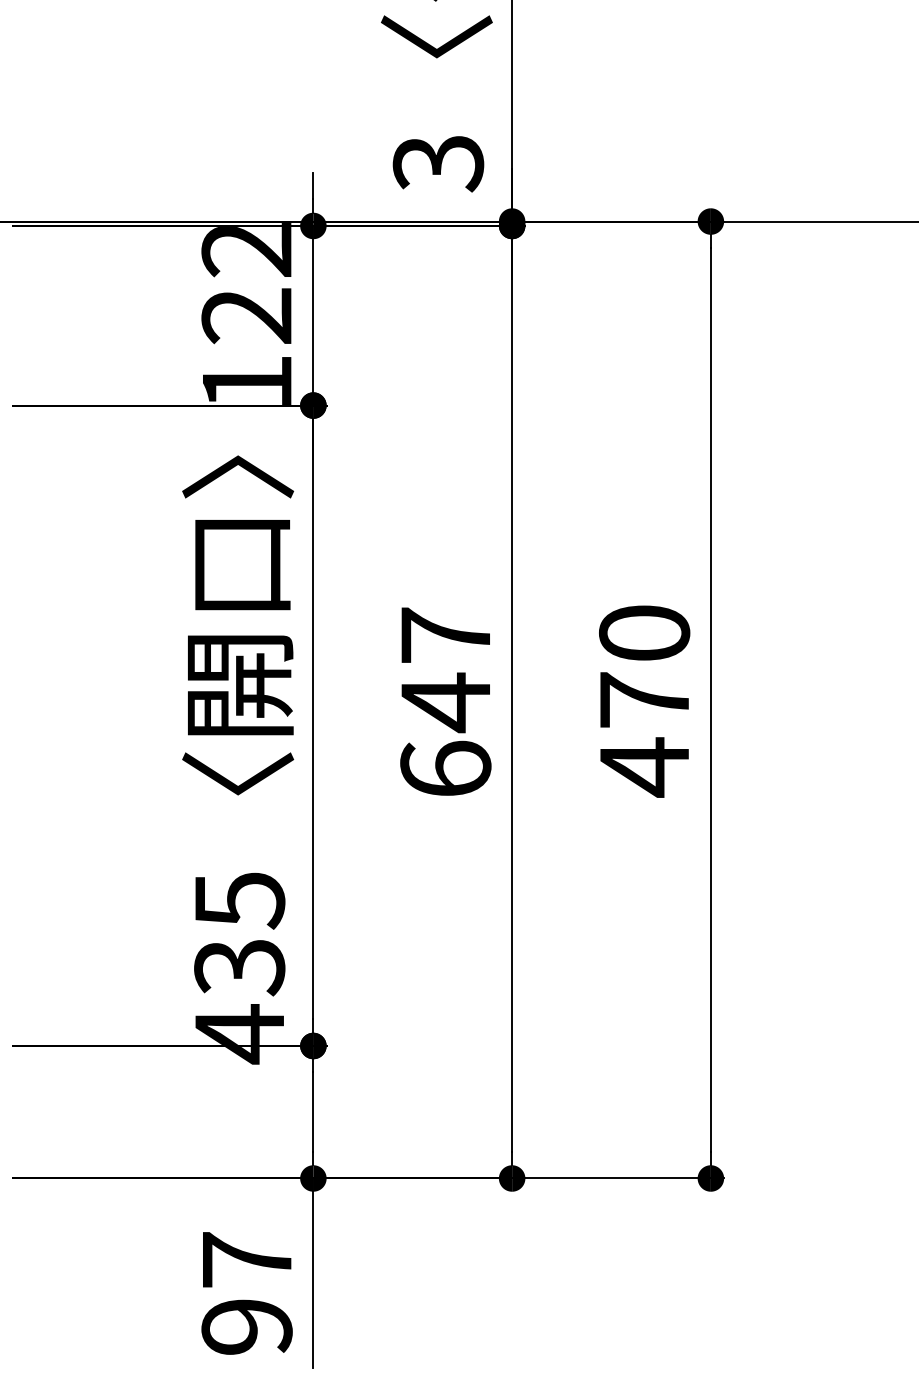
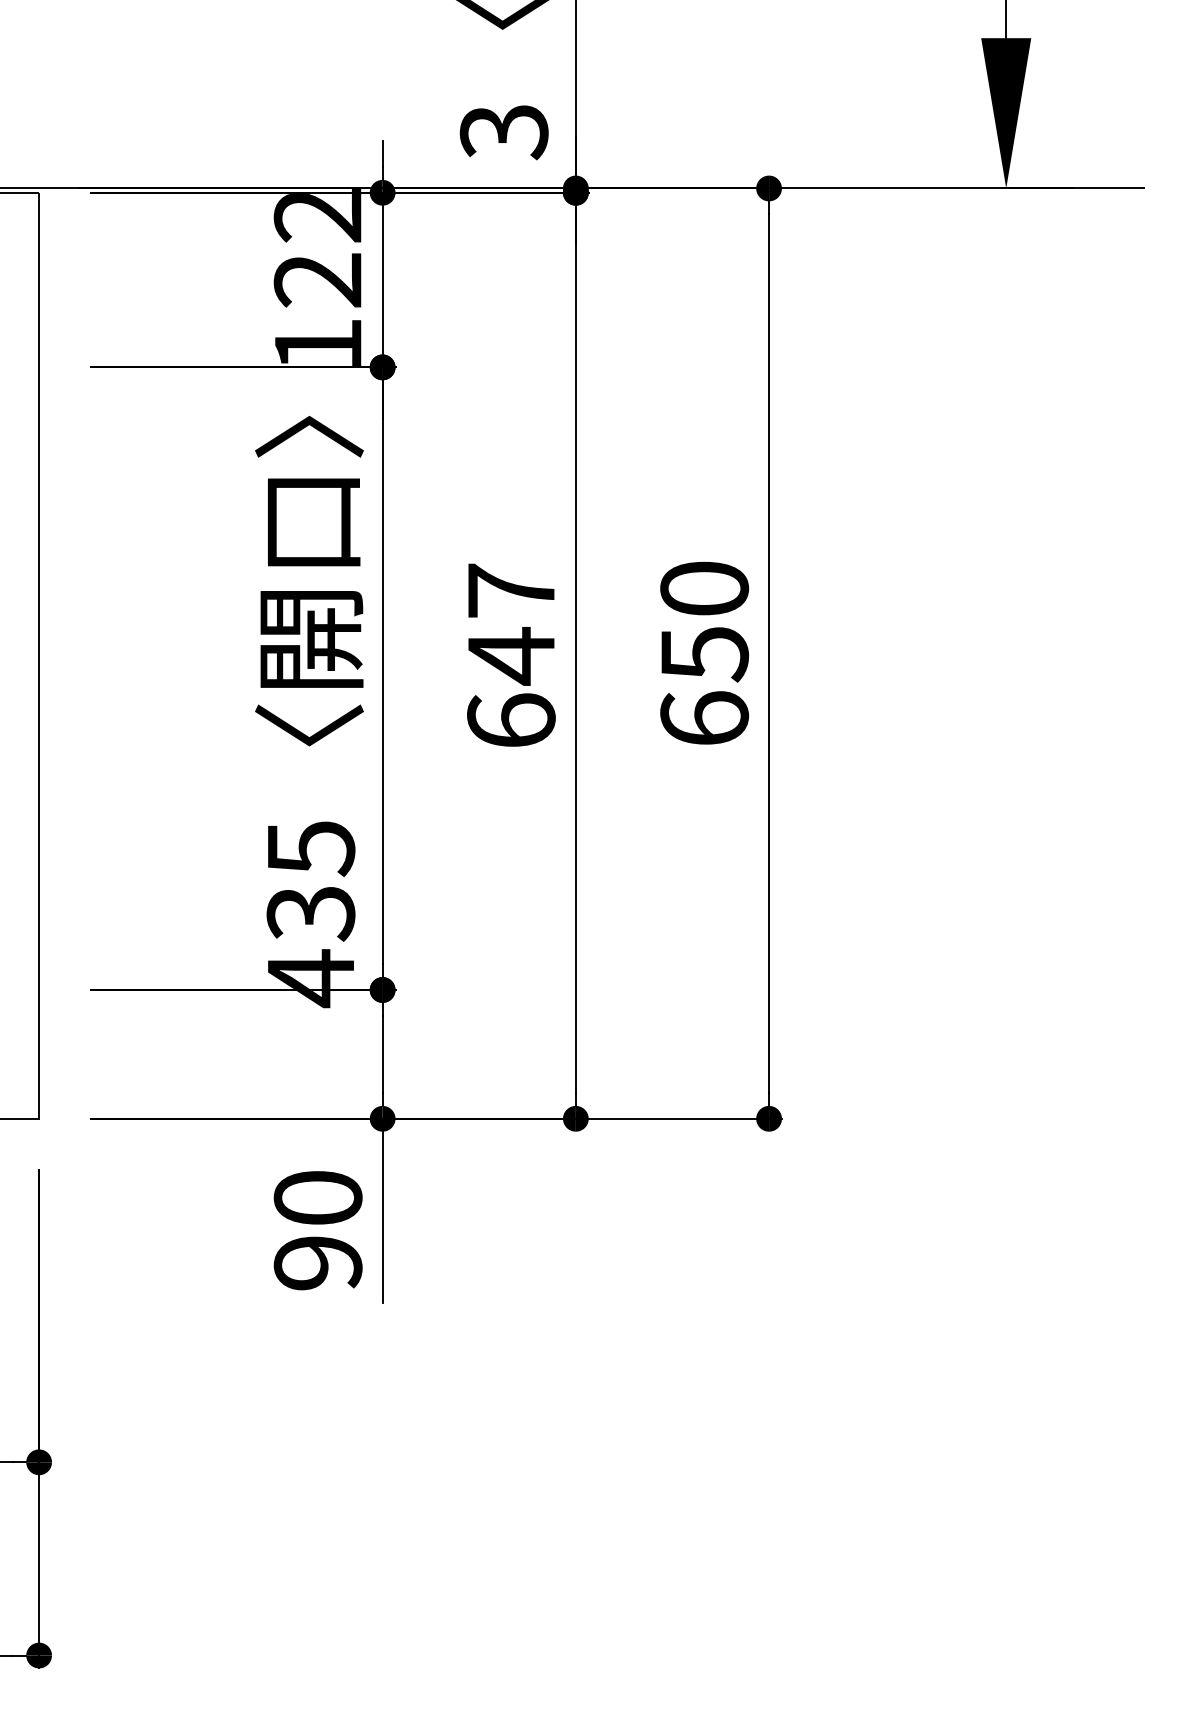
text: (644, 734) -> (704, 687), 470 -> 650
text: (246, 1259) -> (317, 1197), 97 -> 90

